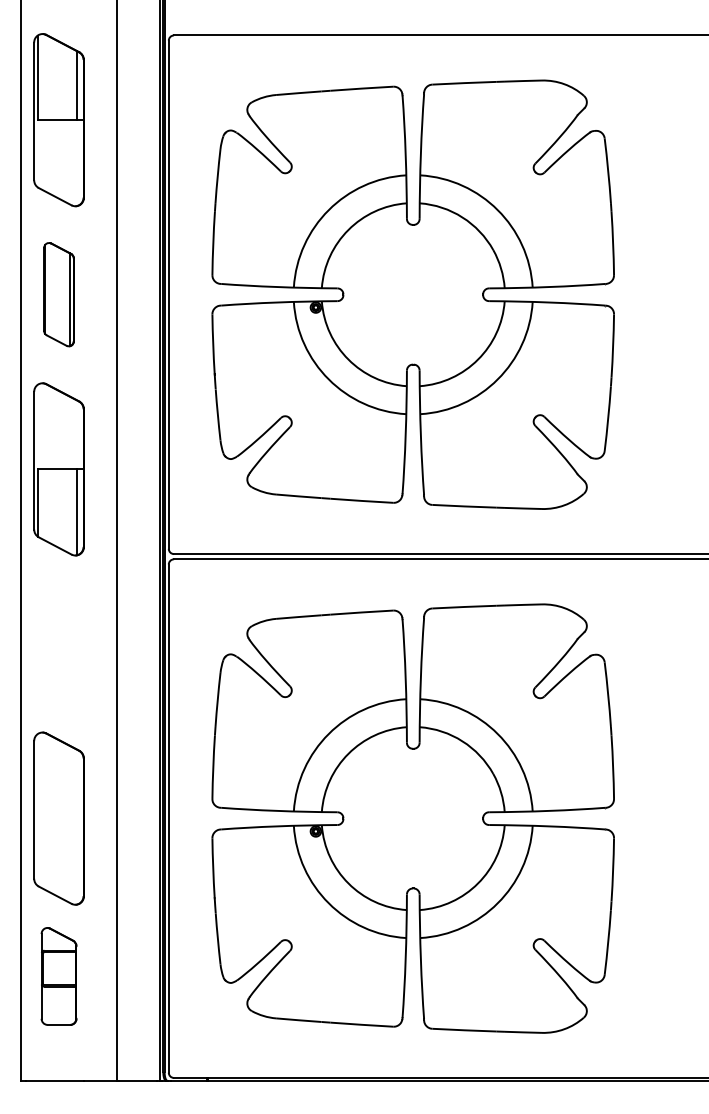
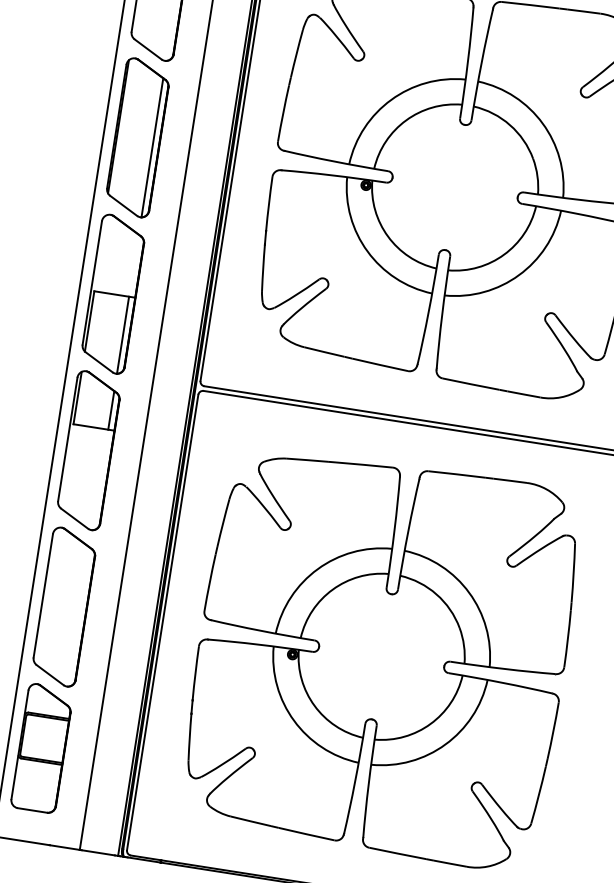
part: (58, 294) -> (137, 137), size x1.67
part: (58, 644) -> (88, 451), added
part: (58, 976) -> (41, 748), size x1.43

